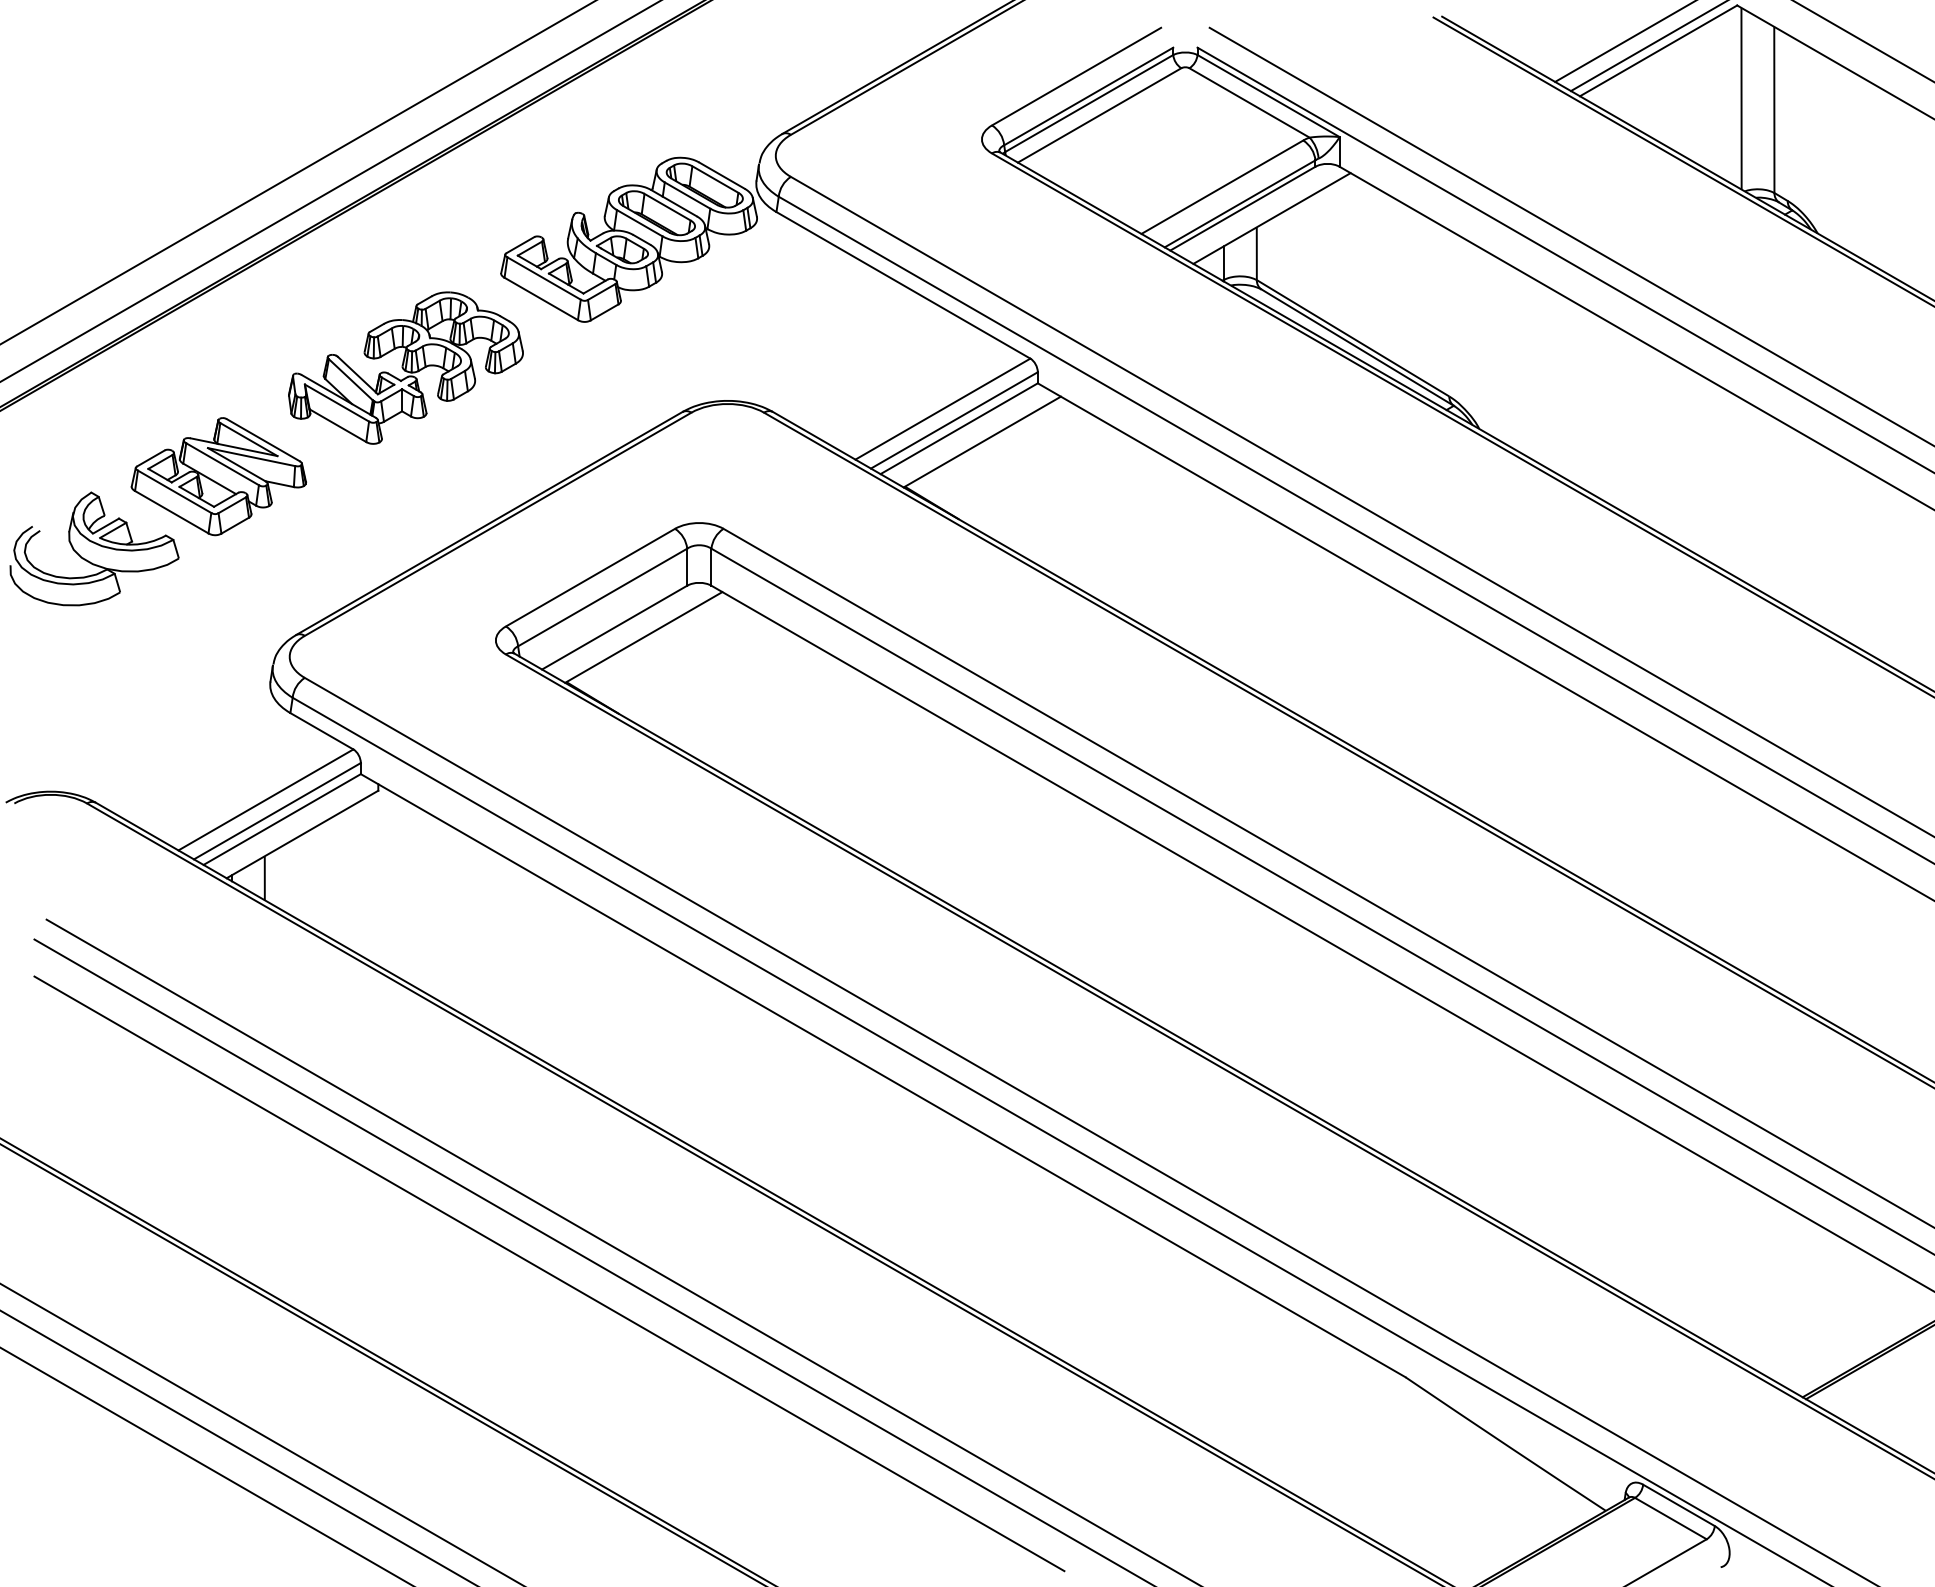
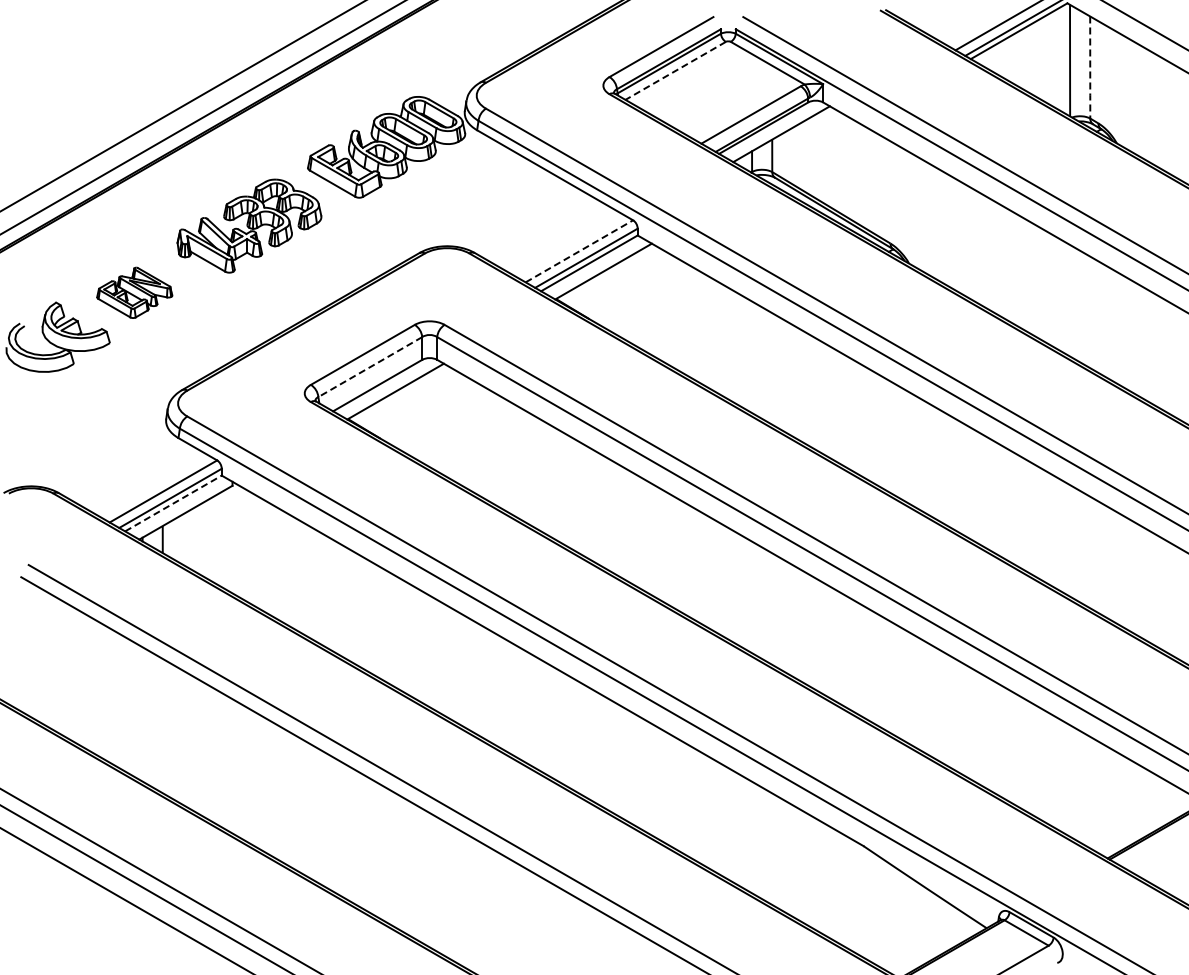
line: (1774, 111) -> (1090, 68), solid -> dashed
line: (1099, 114) -> (675, 70), solid -> dashed
line: (943, 409) -> (579, 251), solid -> dashed
part: (218, 476) -> (134, 292), size x0.7
line: (602, 598) -> (370, 367), solid -> dashed
line: (282, 819) -> (173, 503), solid -> dashed
line: (549, 1273) -> (337, 782), removed

